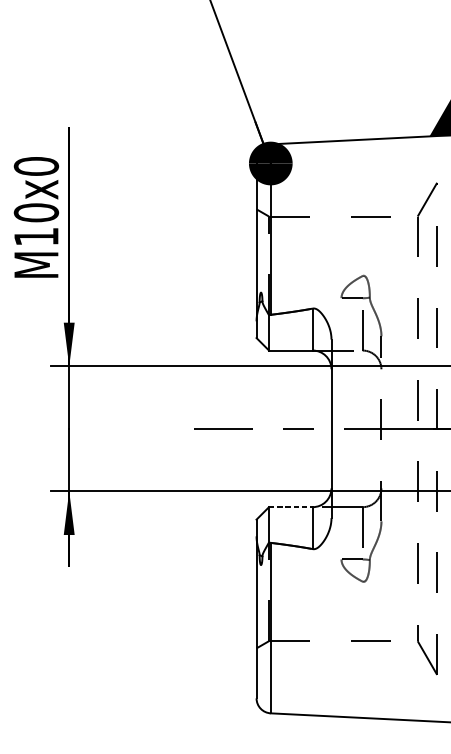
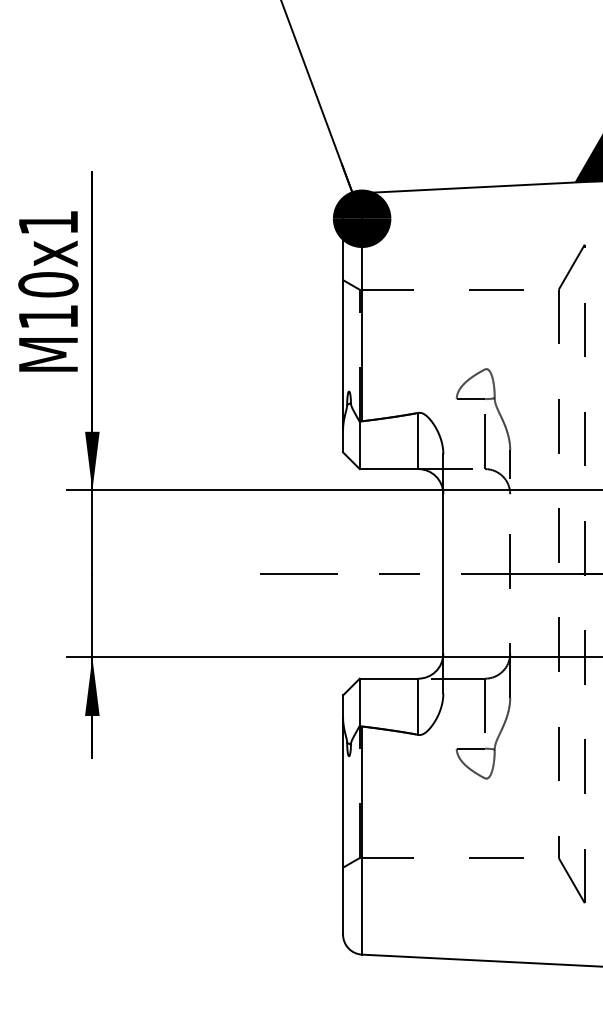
text: (36, 166) -> (48, 222), M10x0 -> M10x1
line: (291, 507) -> (389, 678), dashed -> solid

